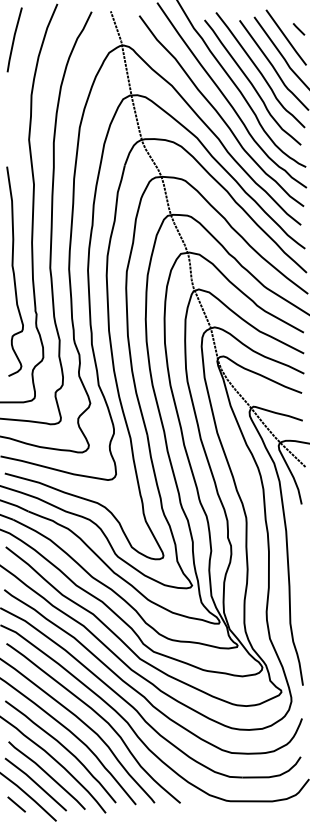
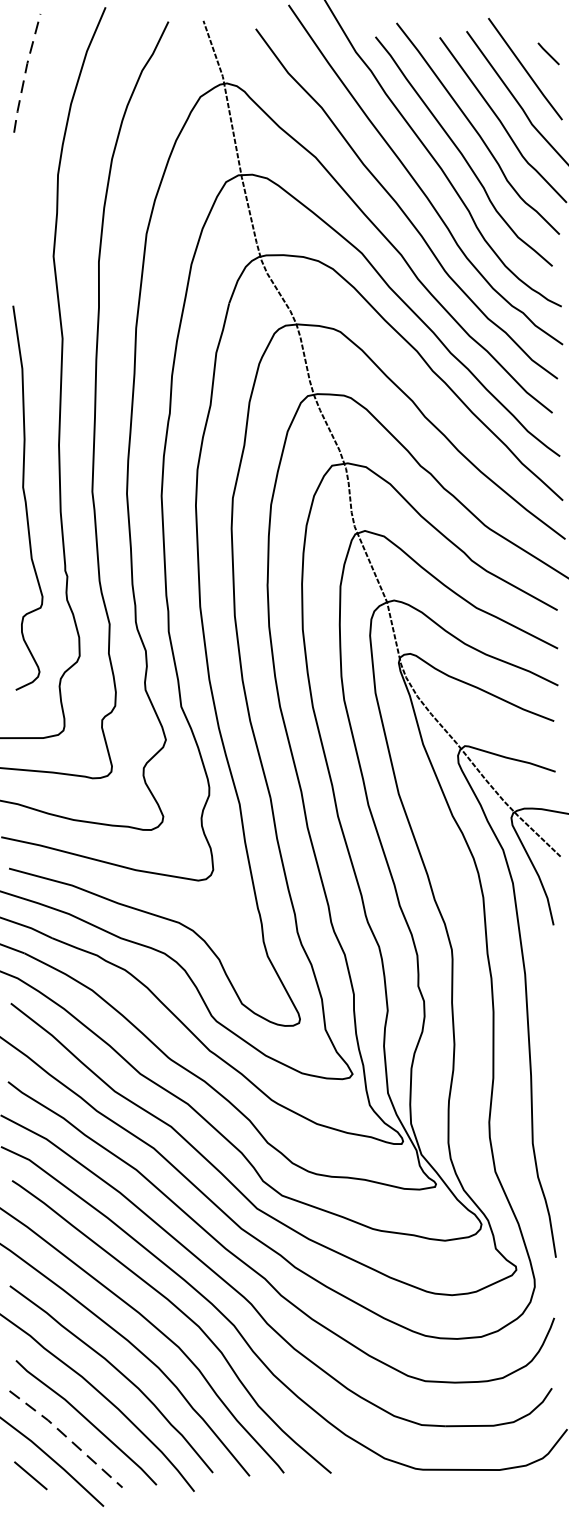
line: (13, 39) -> (24, 72), solid -> dashed
line: (36, 783) -> (67, 1437), solid -> dashed

